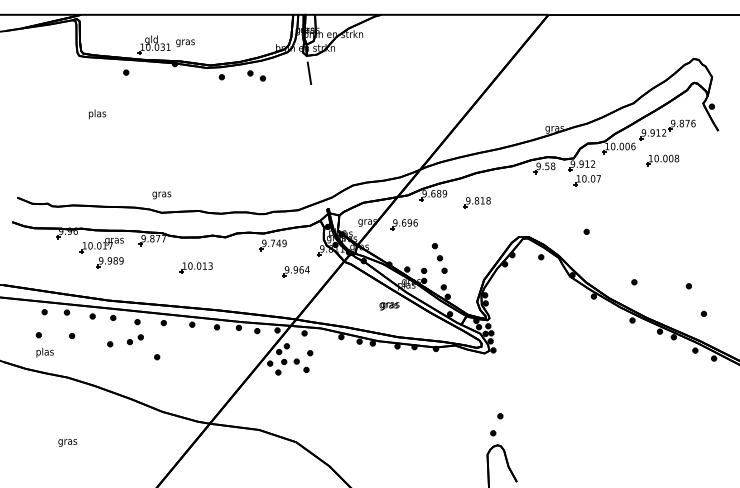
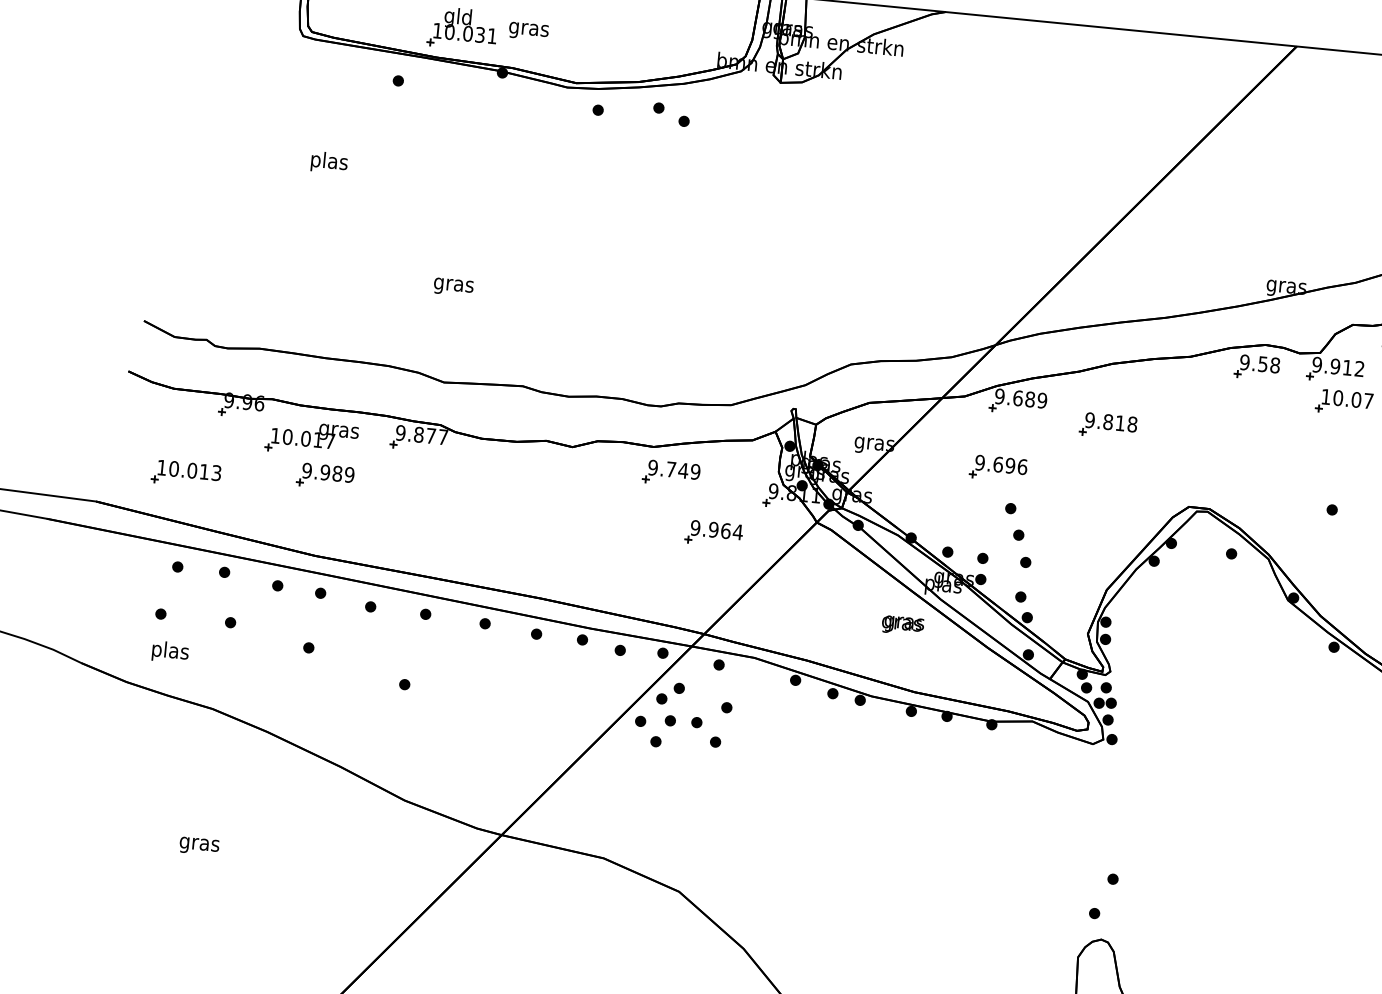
line: (308, 70) -> (781, 113), removed
text: (161, 195) -> (452, 287), moved
part: (403, 224) -> (996, 467), moved
part: (195, 267) -> (184, 472), moved
part: (134, 339) -> (360, 642), removed

